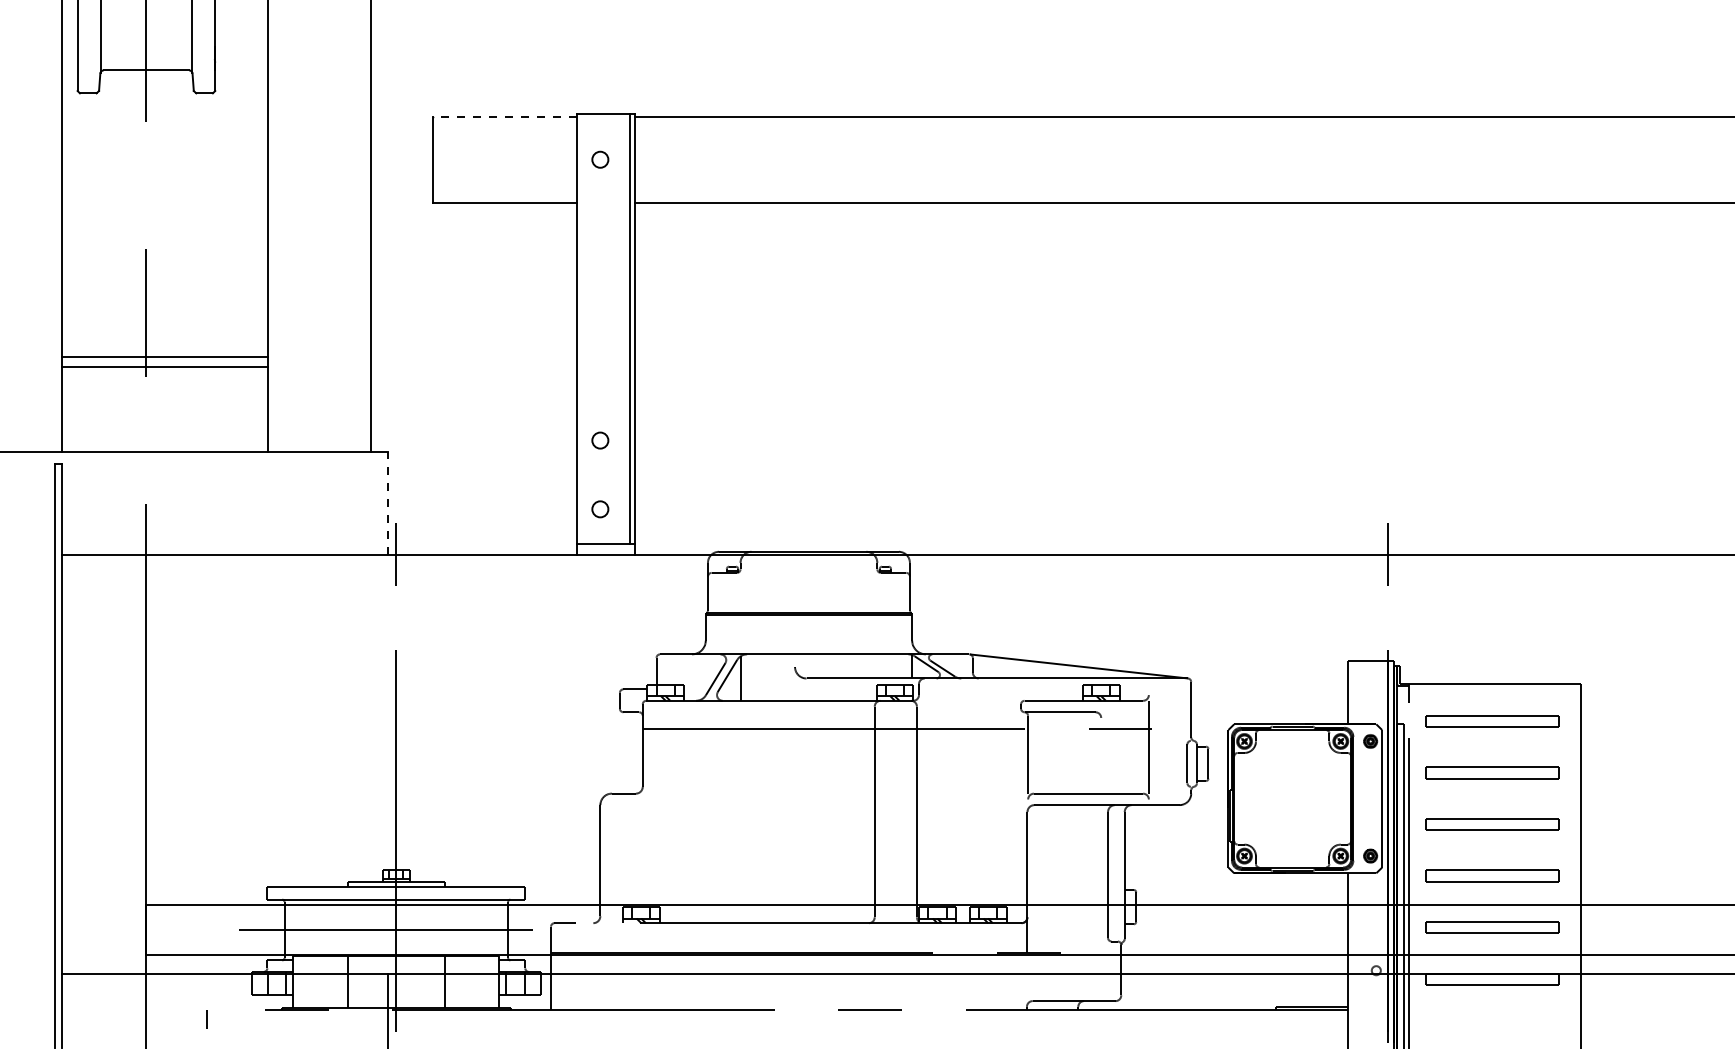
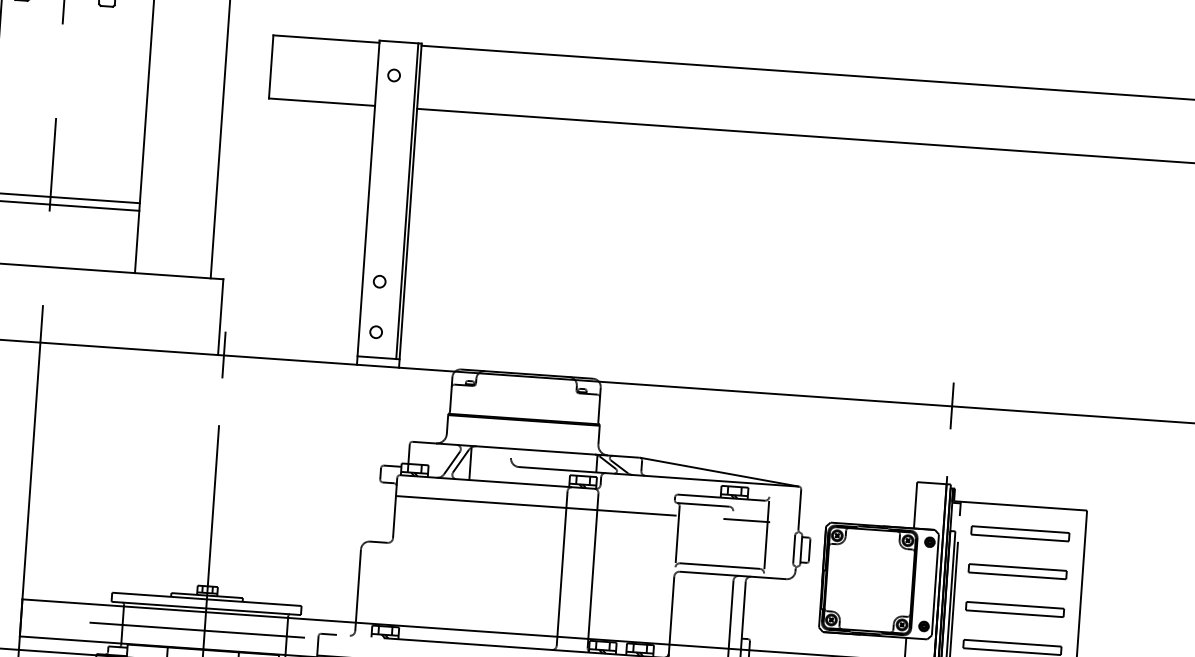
line: (504, 116) -> (325, 38), dashed -> solid
line: (388, 503) -> (220, 317), dashed -> solid

